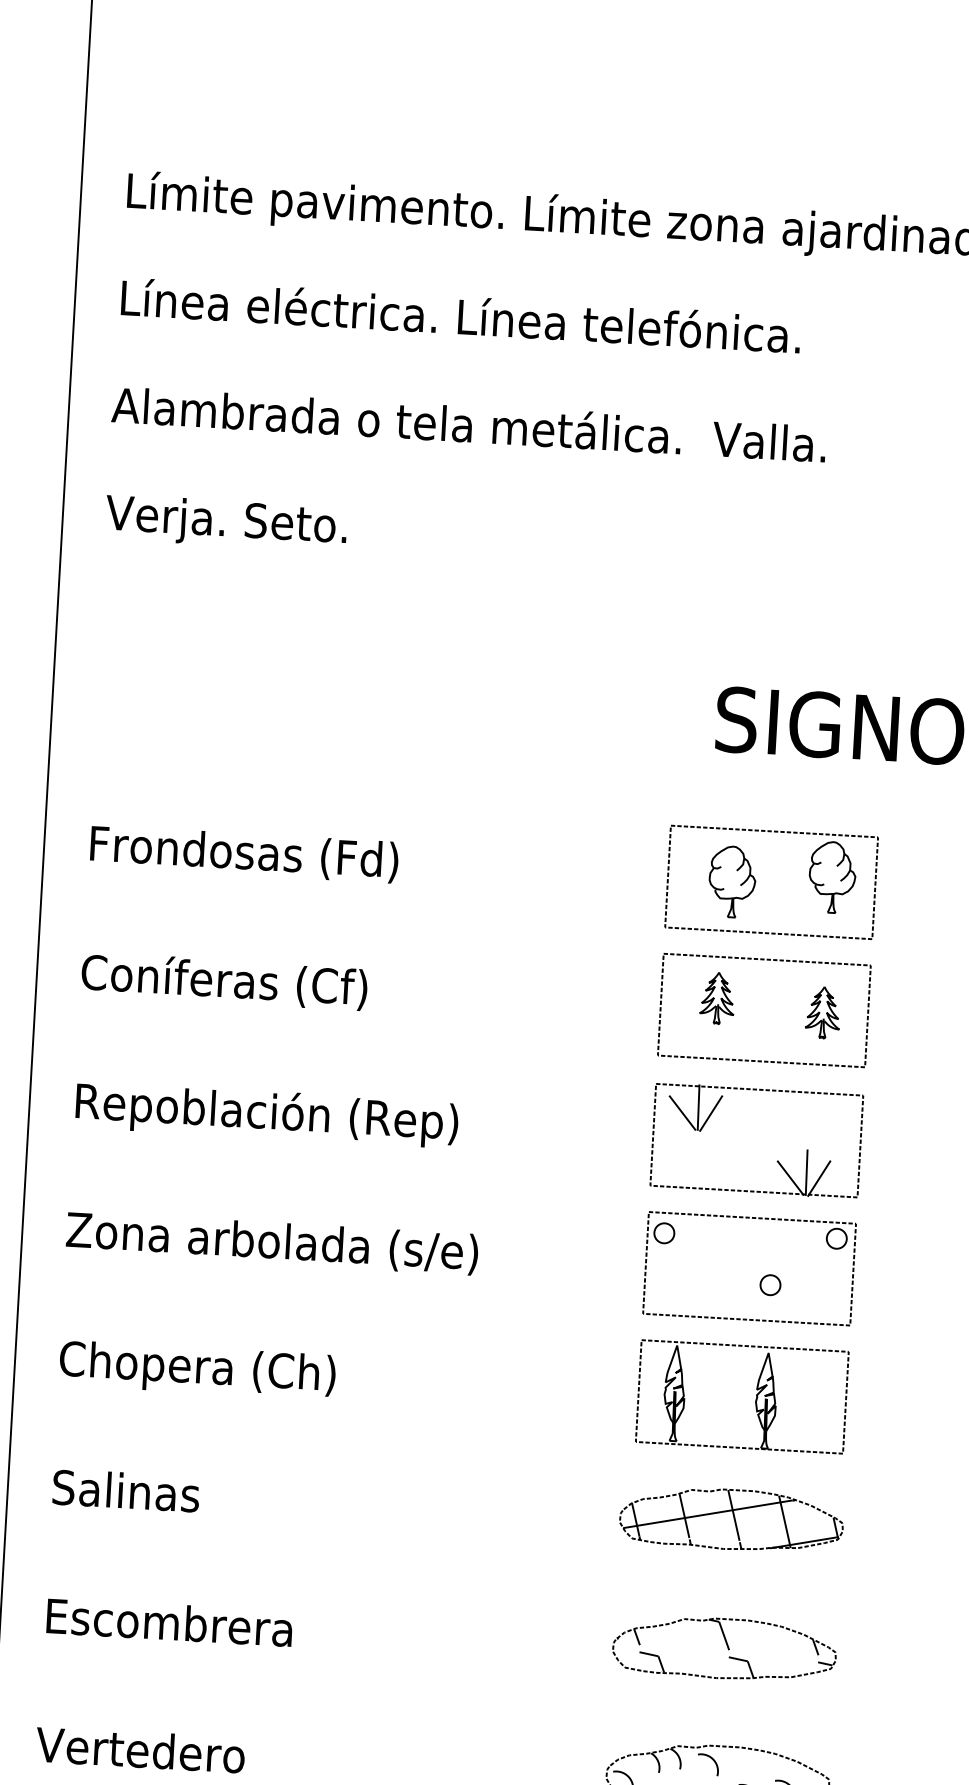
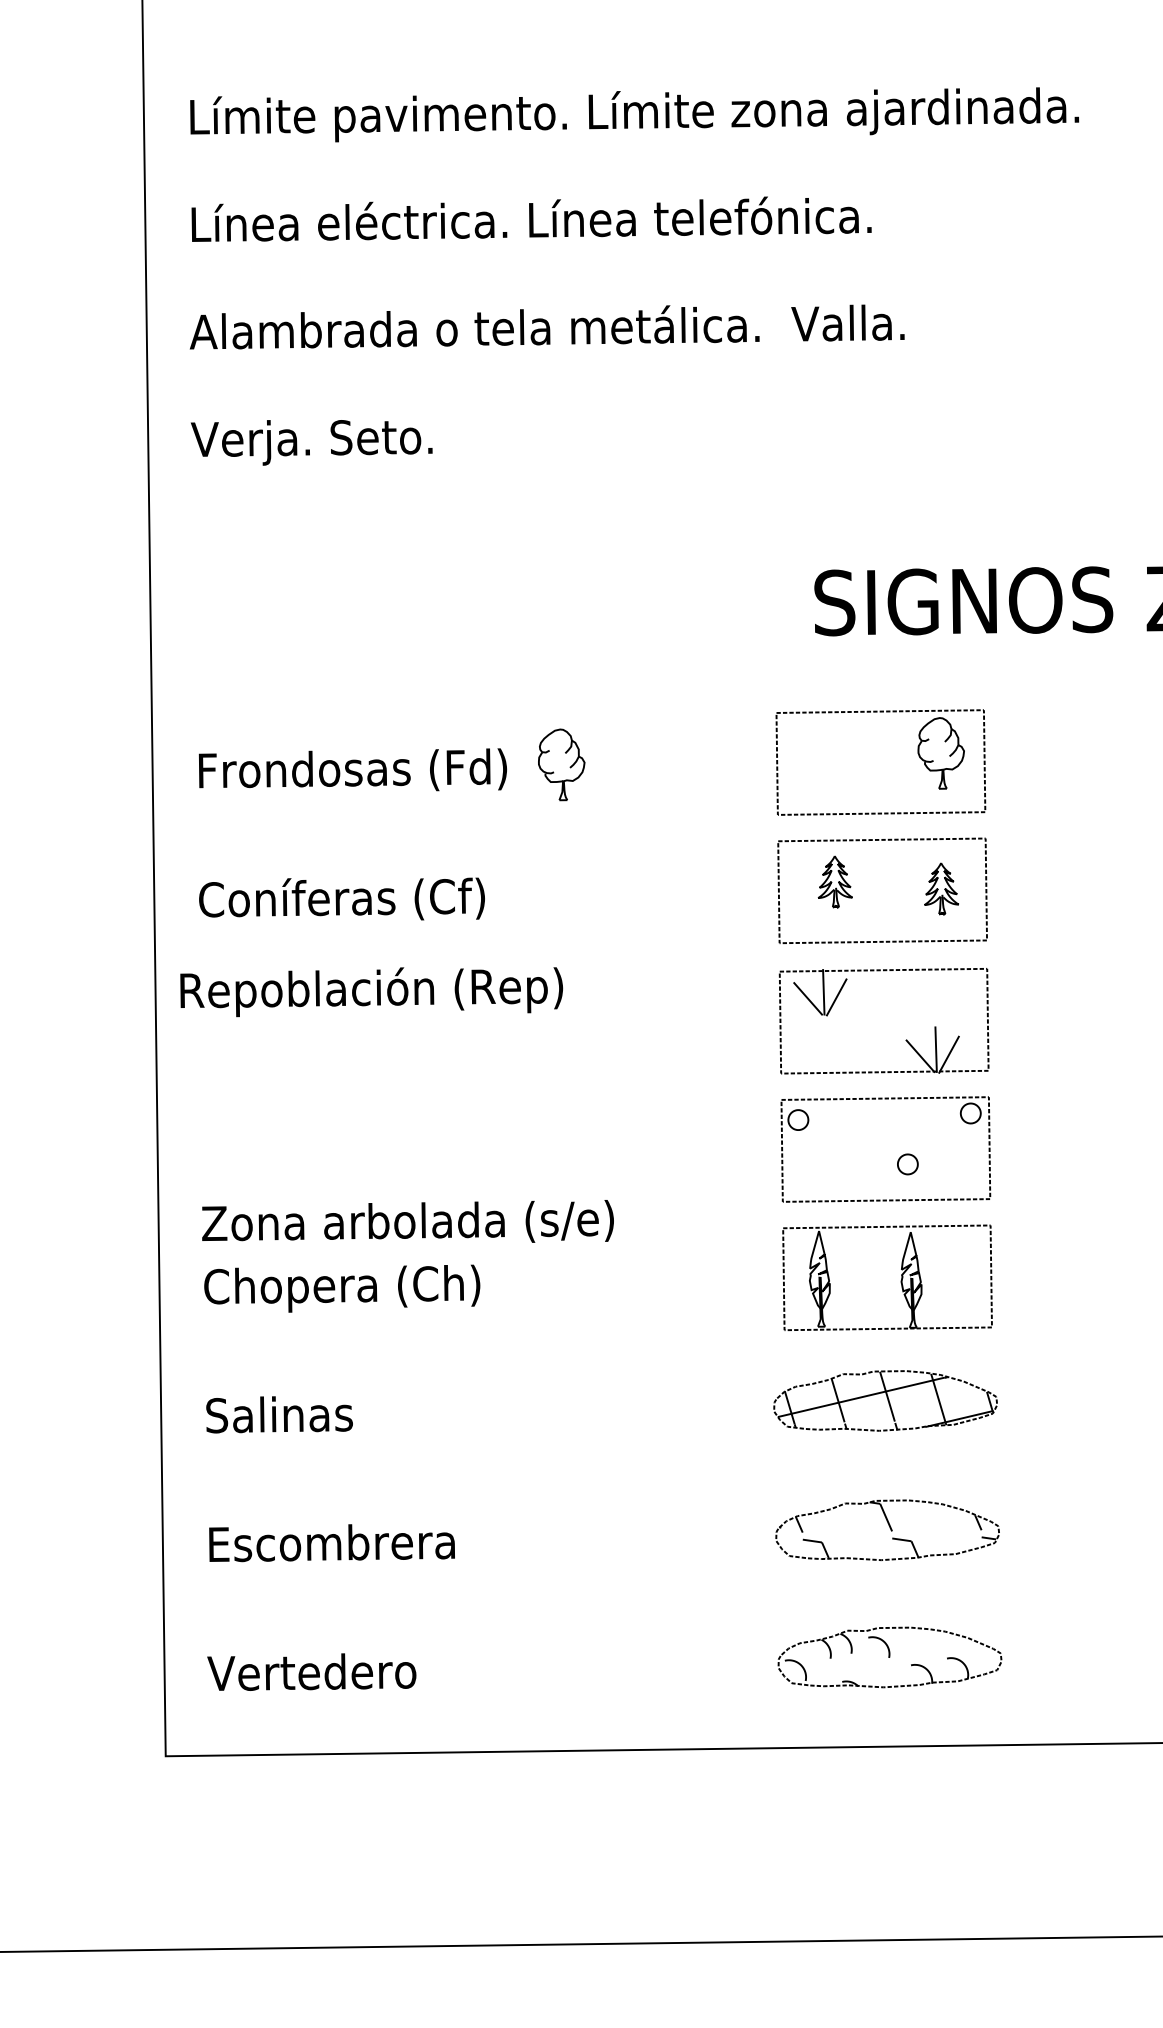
part: (732, 881) -> (561, 764), moved
text: (266, 1115) -> (371, 992), moved
text: (271, 1241) -> (407, 1221), moved

